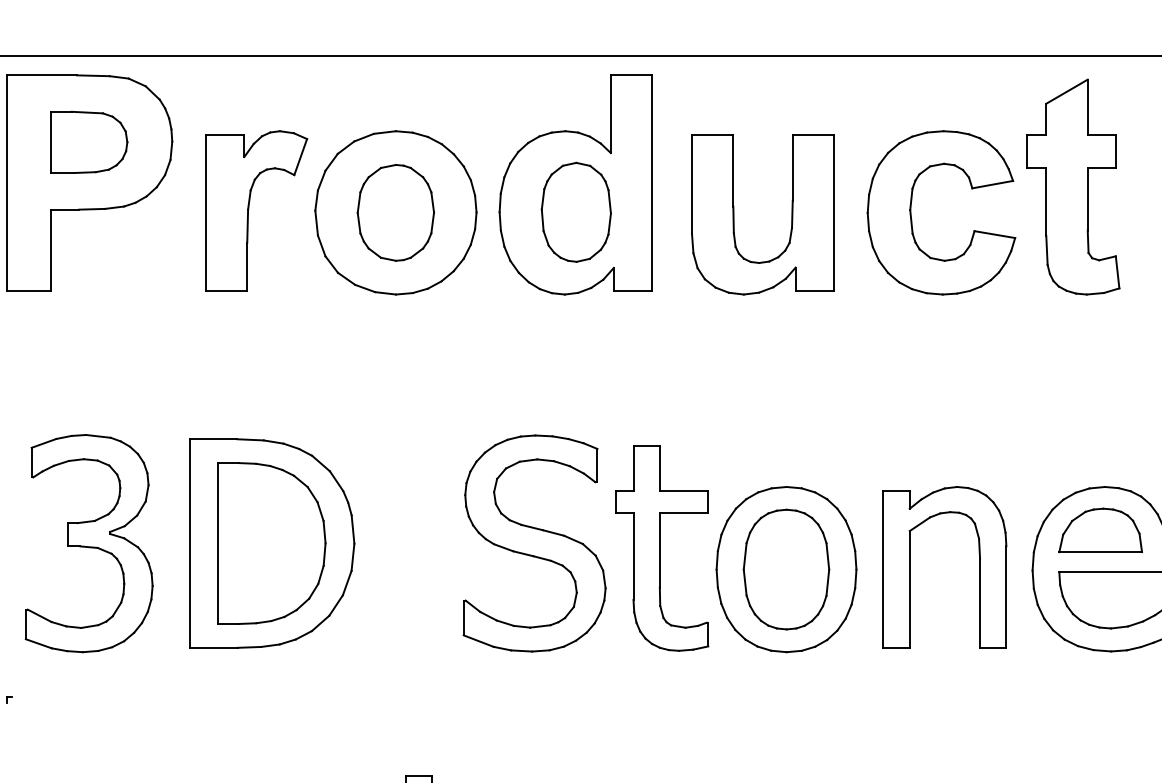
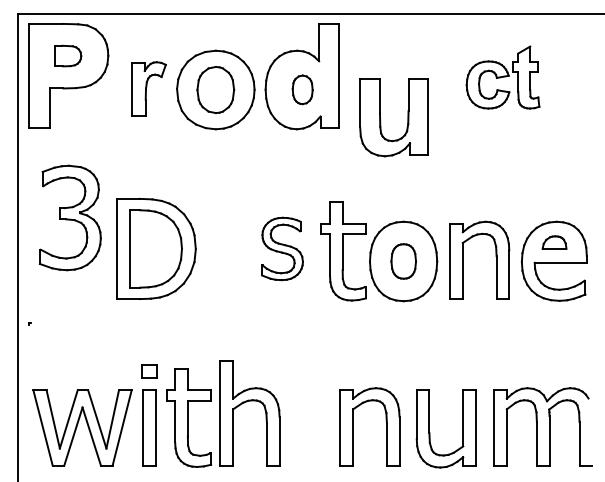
part: (89, 141) -> (68, 55), size x0.7
part: (992, 186) -> (502, 77), size x0.6
part: (255, 209) -> (148, 88), size x0.7
part: (576, 211) -> (302, 89), size x0.6
part: (736, 222) -> (381, 121), moved
part: (1100, 530) -> (554, 242), size x0.6
part: (87, 542) -> (69, 217), moved
part: (534, 542) -> (282, 248), size x0.6
part: (786, 569) -> (403, 261), size x0.6

